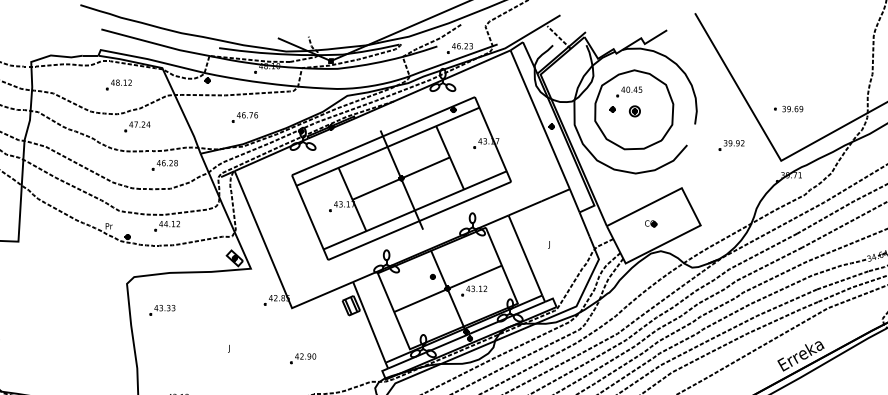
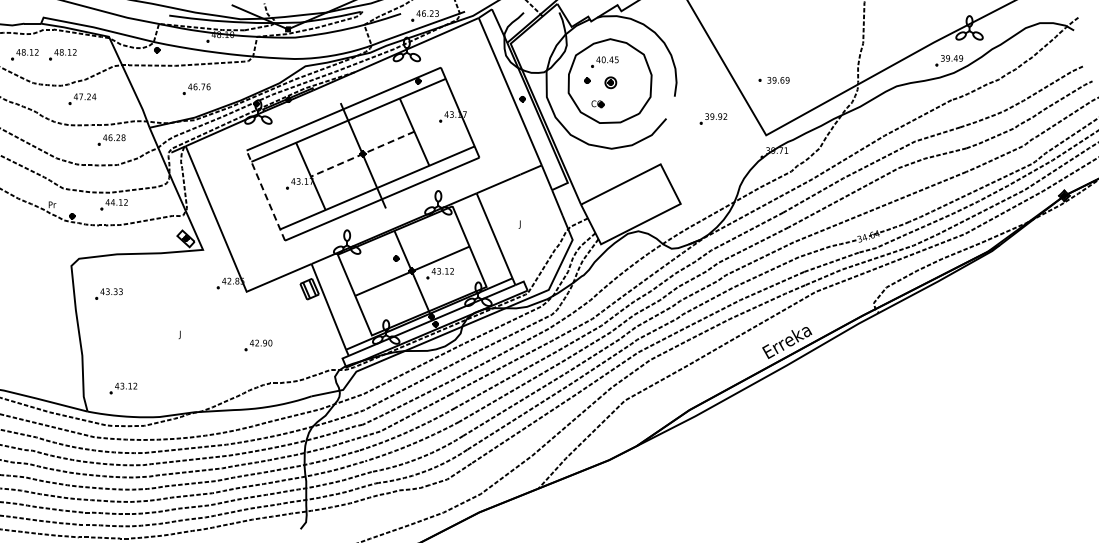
part: (82, 84) -> (24, 54), added
line: (401, 178) -> (362, 154), solid -> dashed
line: (309, 217) -> (265, 195), solid -> dashed
part: (650, 224) -> (597, 104), moved

